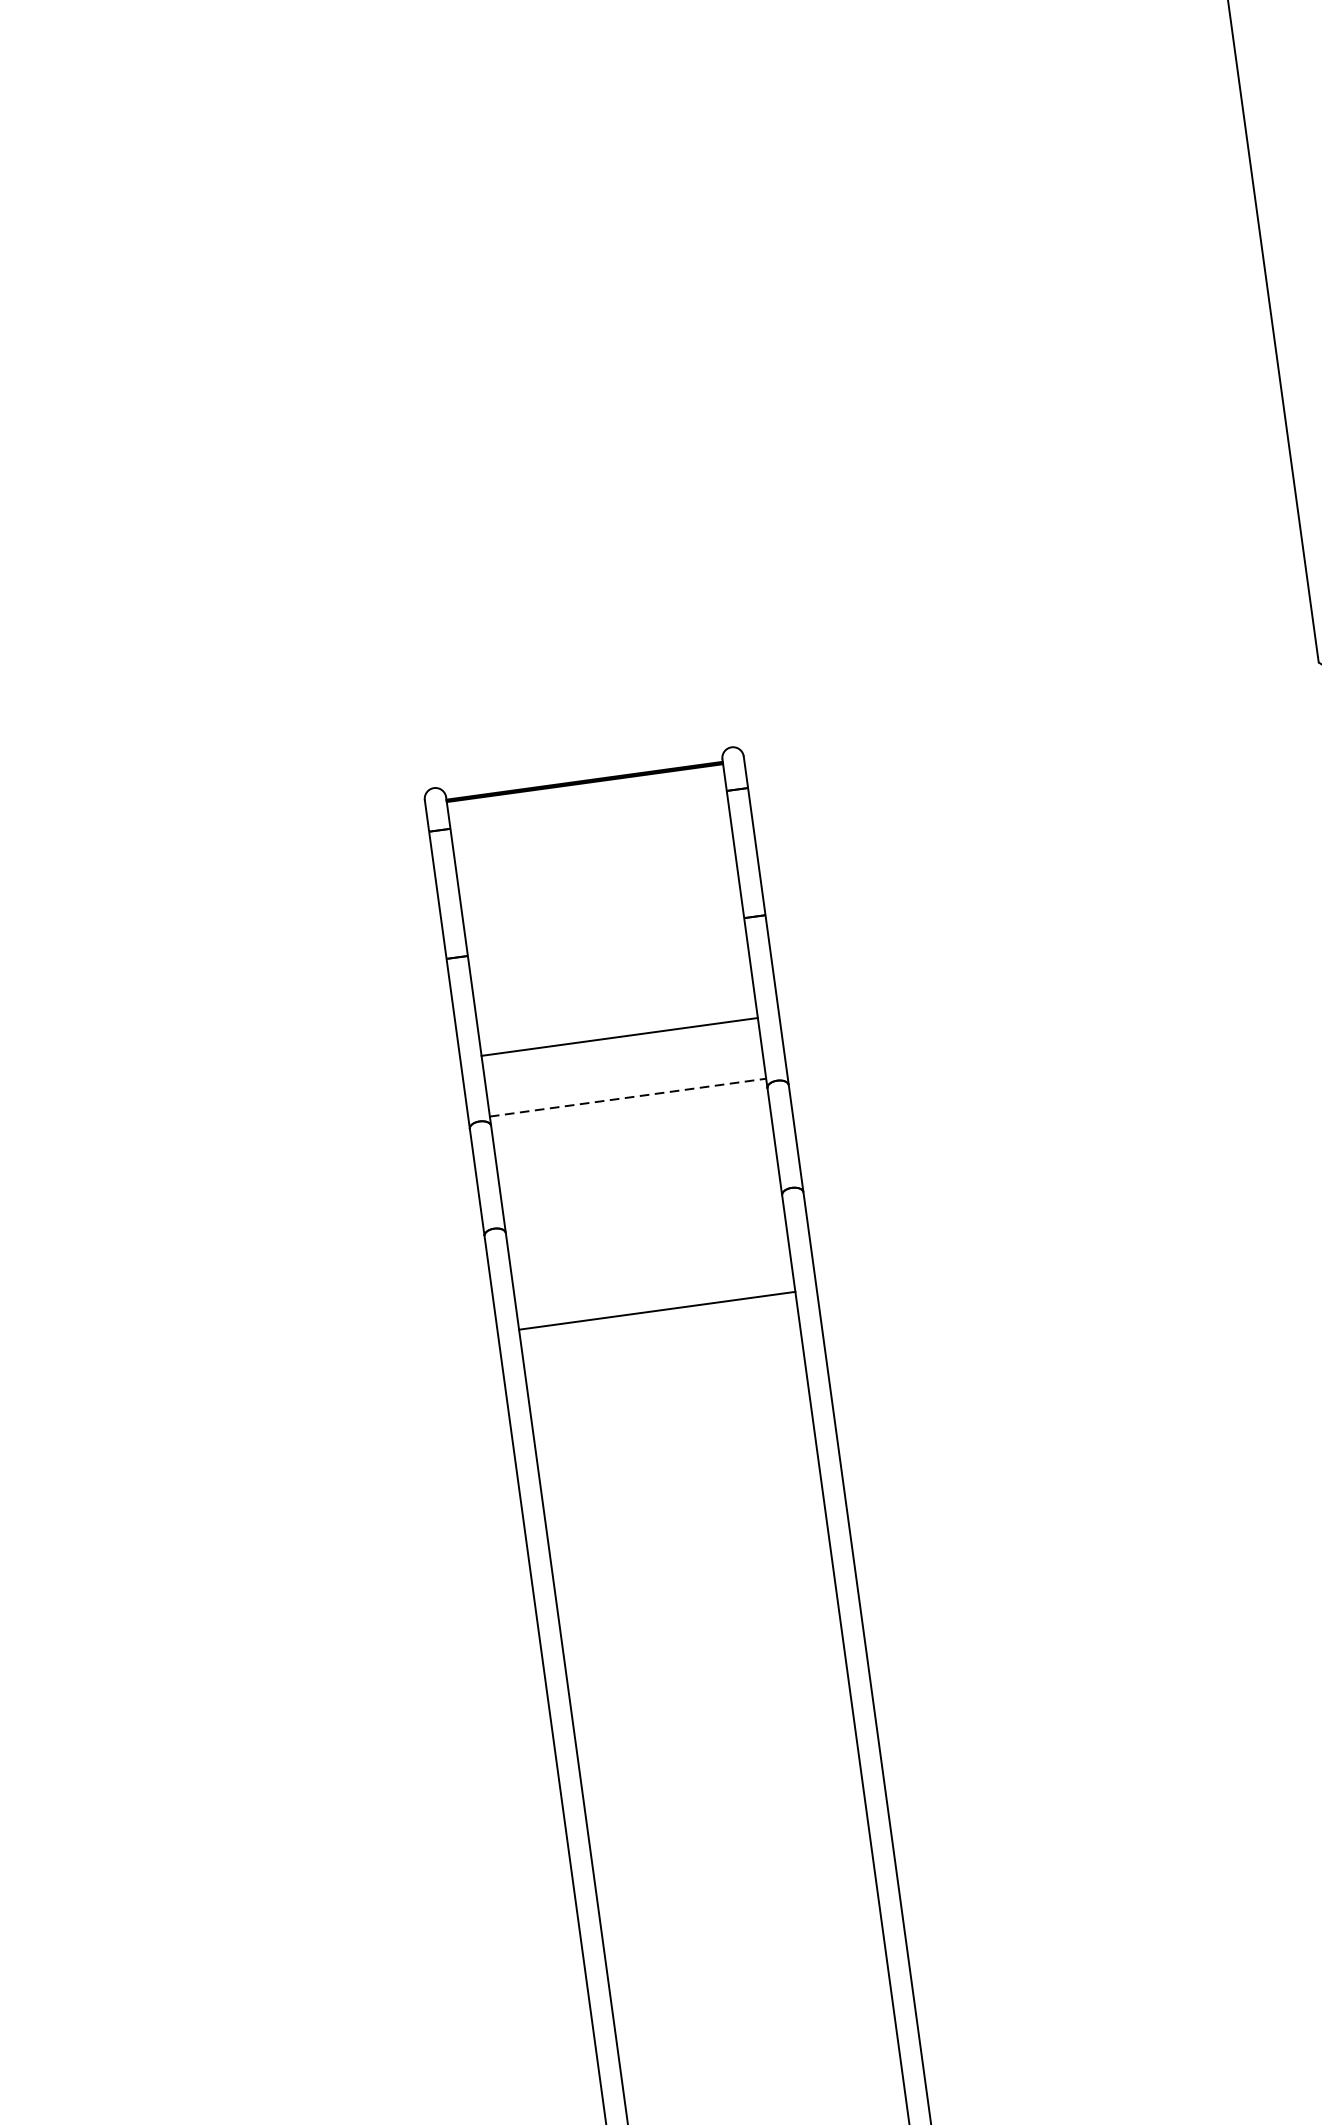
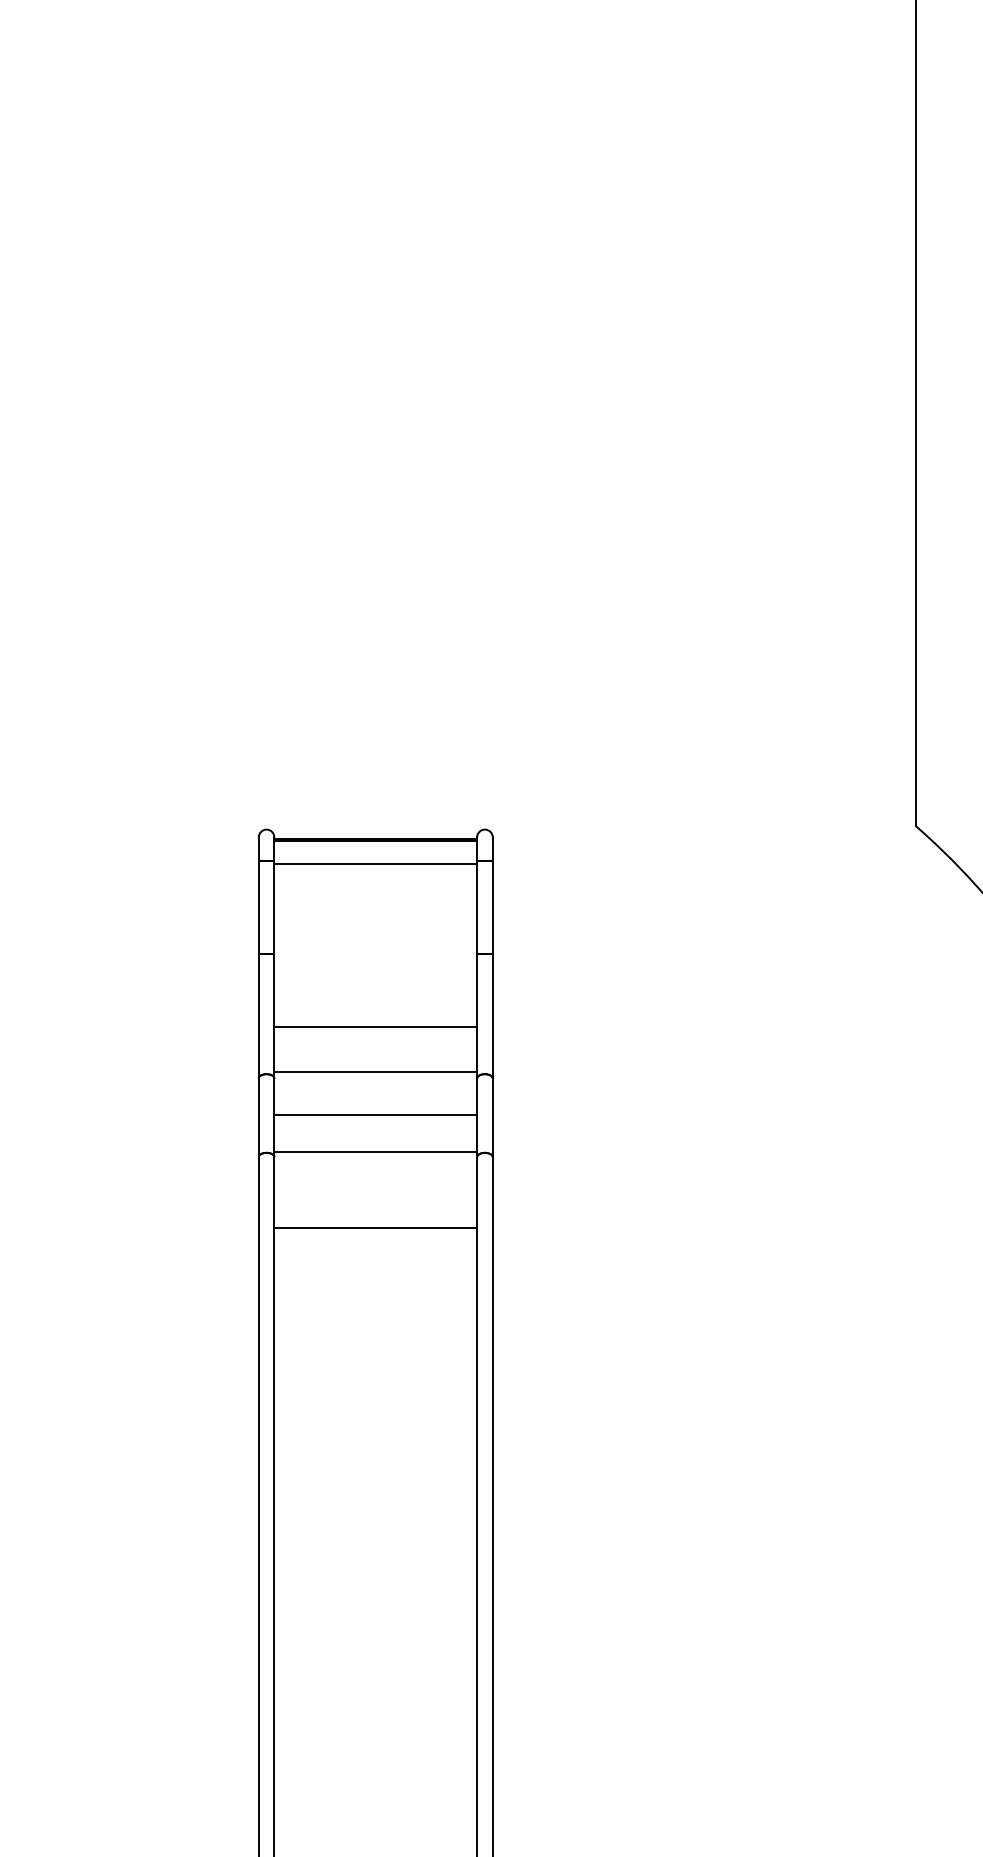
line: (588, 813) -> (375, 863), added
line: (628, 1097) -> (376, 1071), dashed -> solid
line: (635, 1157) -> (375, 1115), added
line: (642, 1206) -> (375, 1151), added

